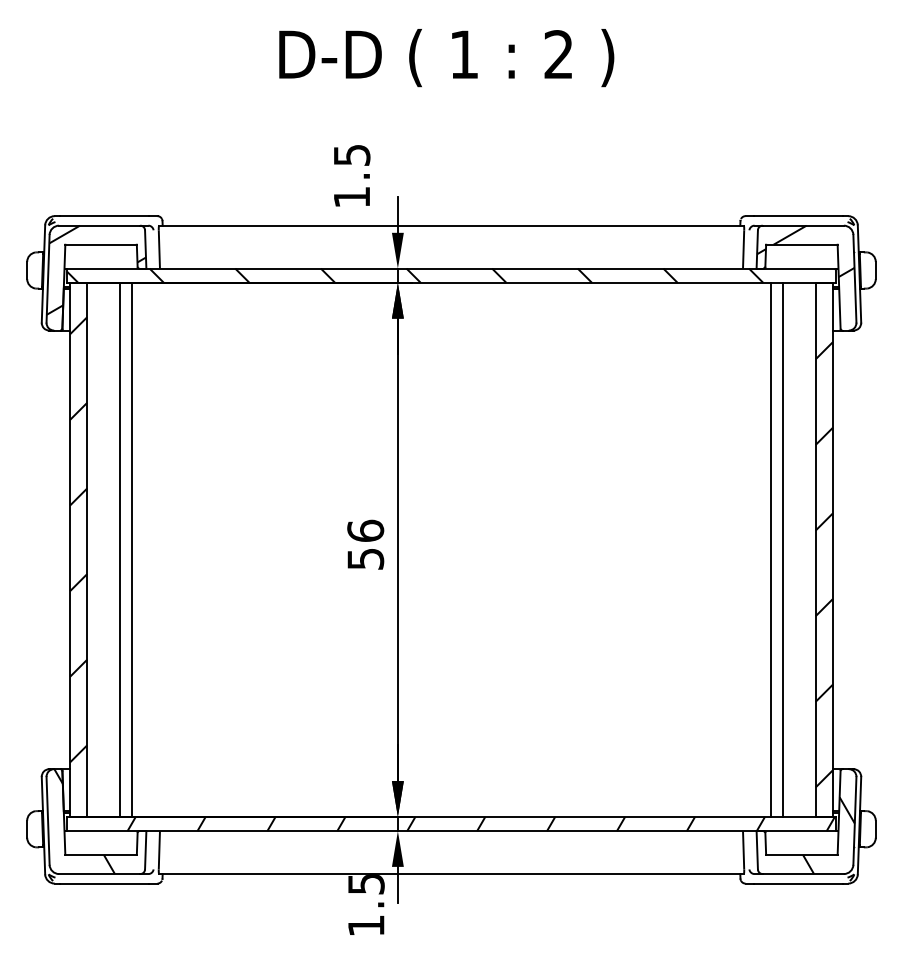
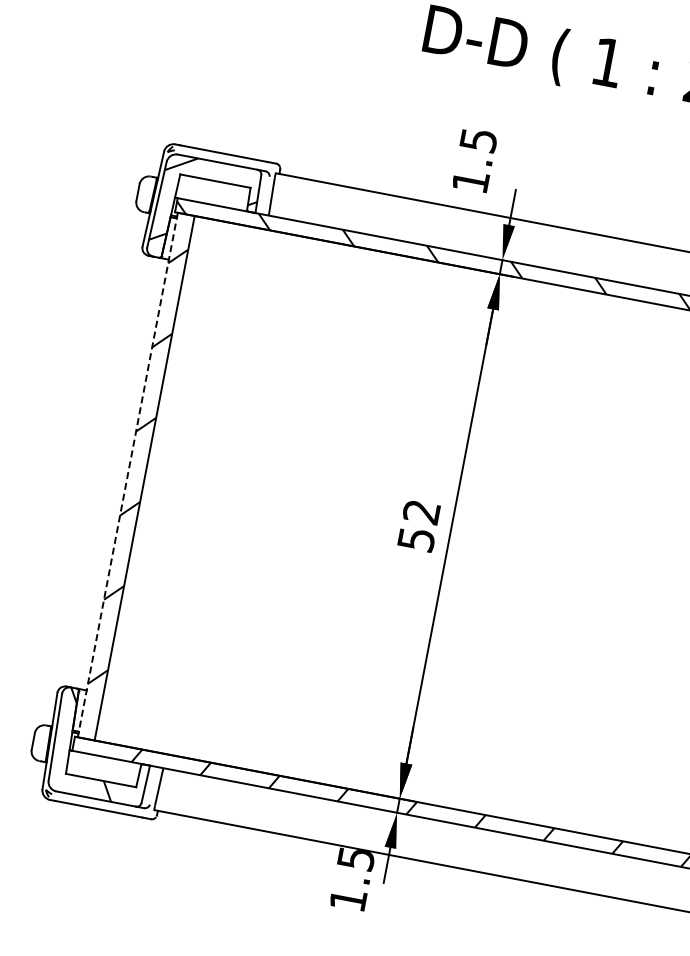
text: (365, 530) -> (421, 511), 56 -> 52
line: (70, 549) -> (128, 474), solid -> dashed
line: (119, 549) -> (176, 483), removed
line: (132, 549) -> (189, 486), removed

